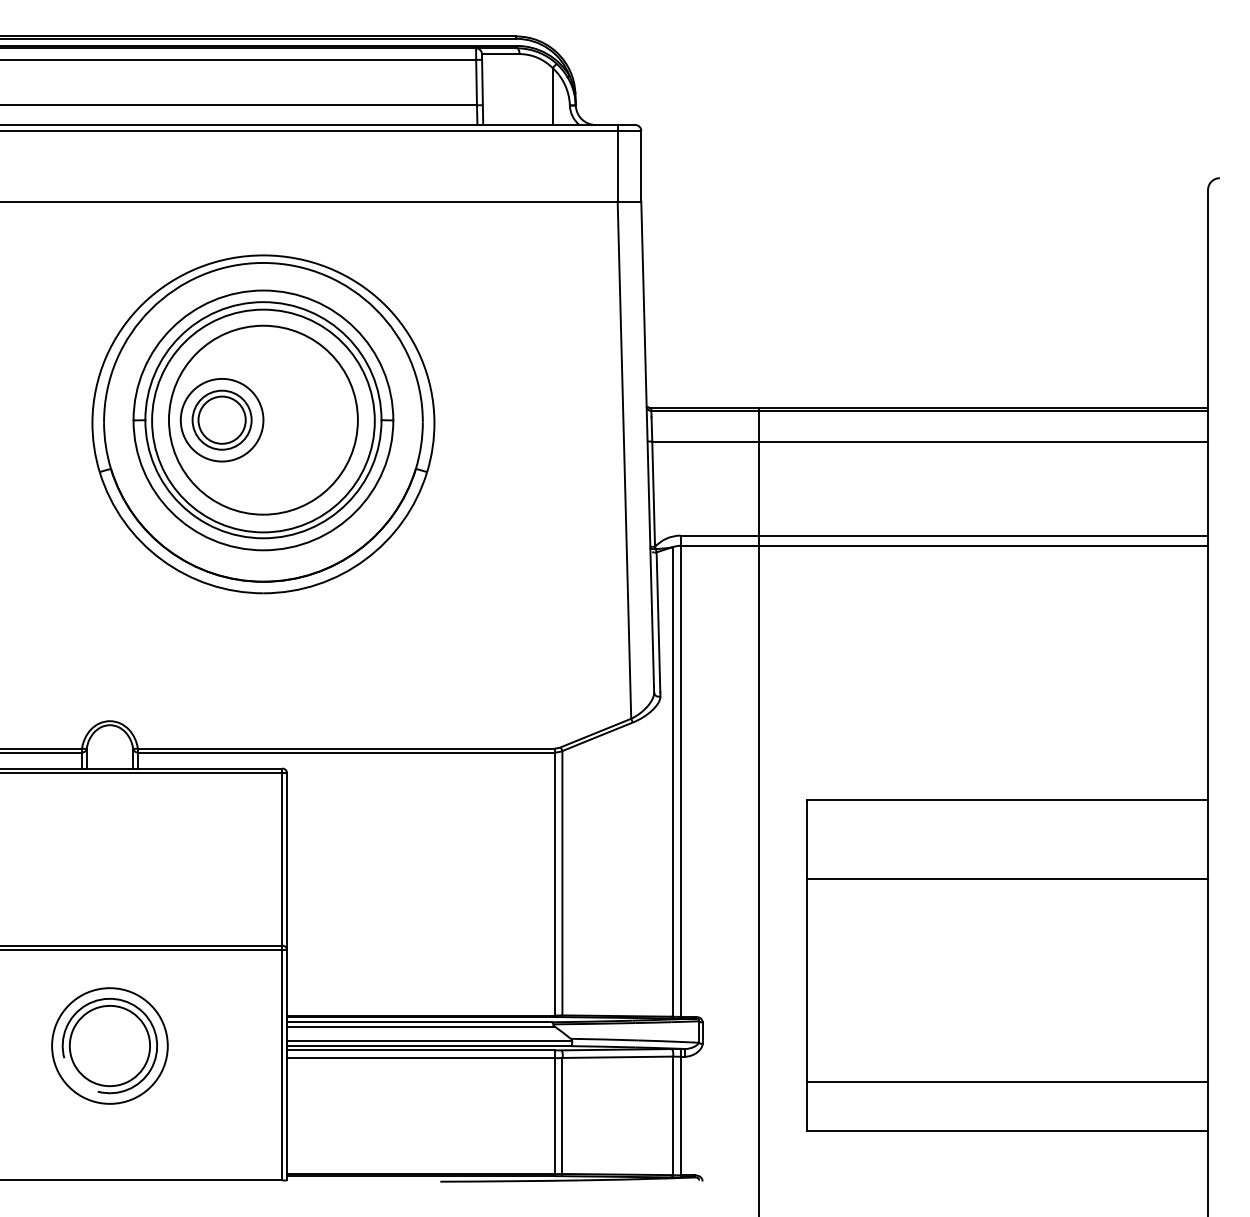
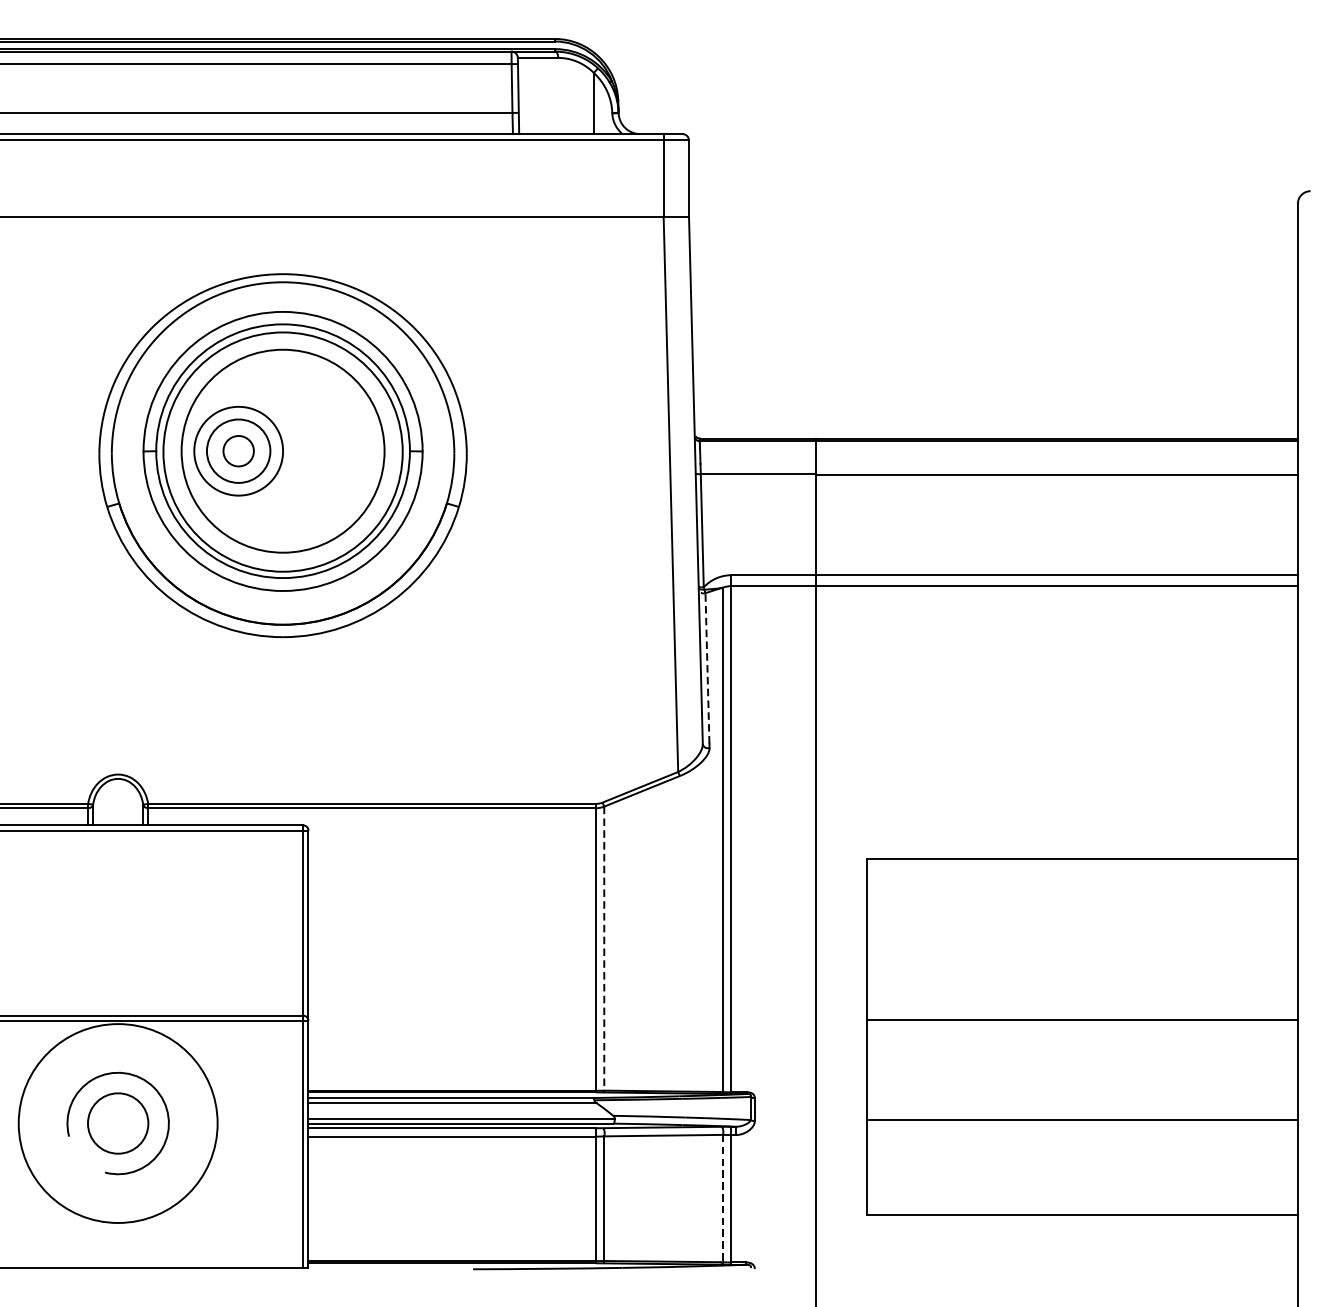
circle: (221, 419) -> (238, 450), size x0.6
line: (658, 622) -> (707, 668), solid -> dashed
line: (1007, 878) -> (1082, 1019), moved
line: (562, 883) -> (604, 948), solid -> dashed
circle: (109, 1045) -> (117, 1122), size x0.7
circle: (109, 1045) -> (117, 1122), size x1.6
line: (1007, 1082) -> (1082, 1119), moved
line: (672, 1116) -> (722, 1199), solid -> dashed

